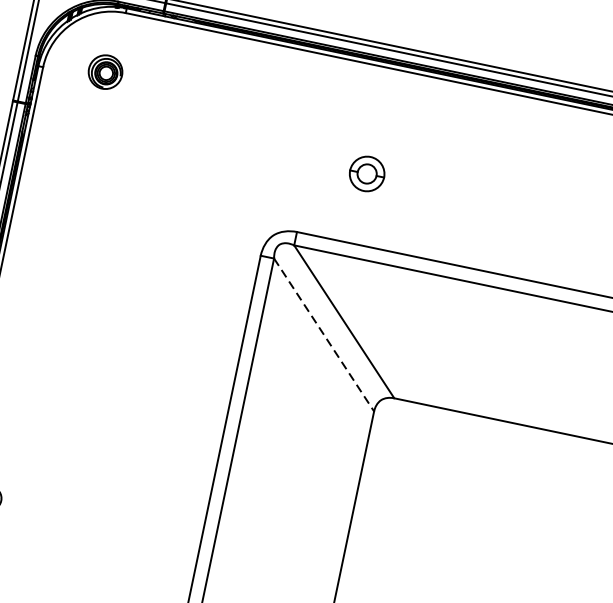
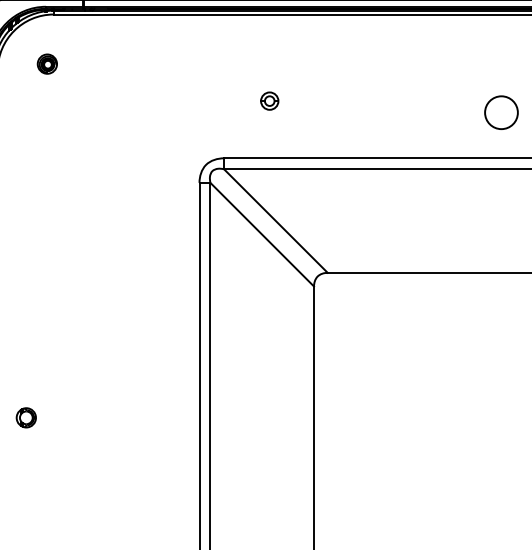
part: (104, 71) -> (46, 63), size x0.71
part: (367, 173) -> (269, 100), size x0.62
line: (324, 336) -> (262, 235), dashed -> solid

